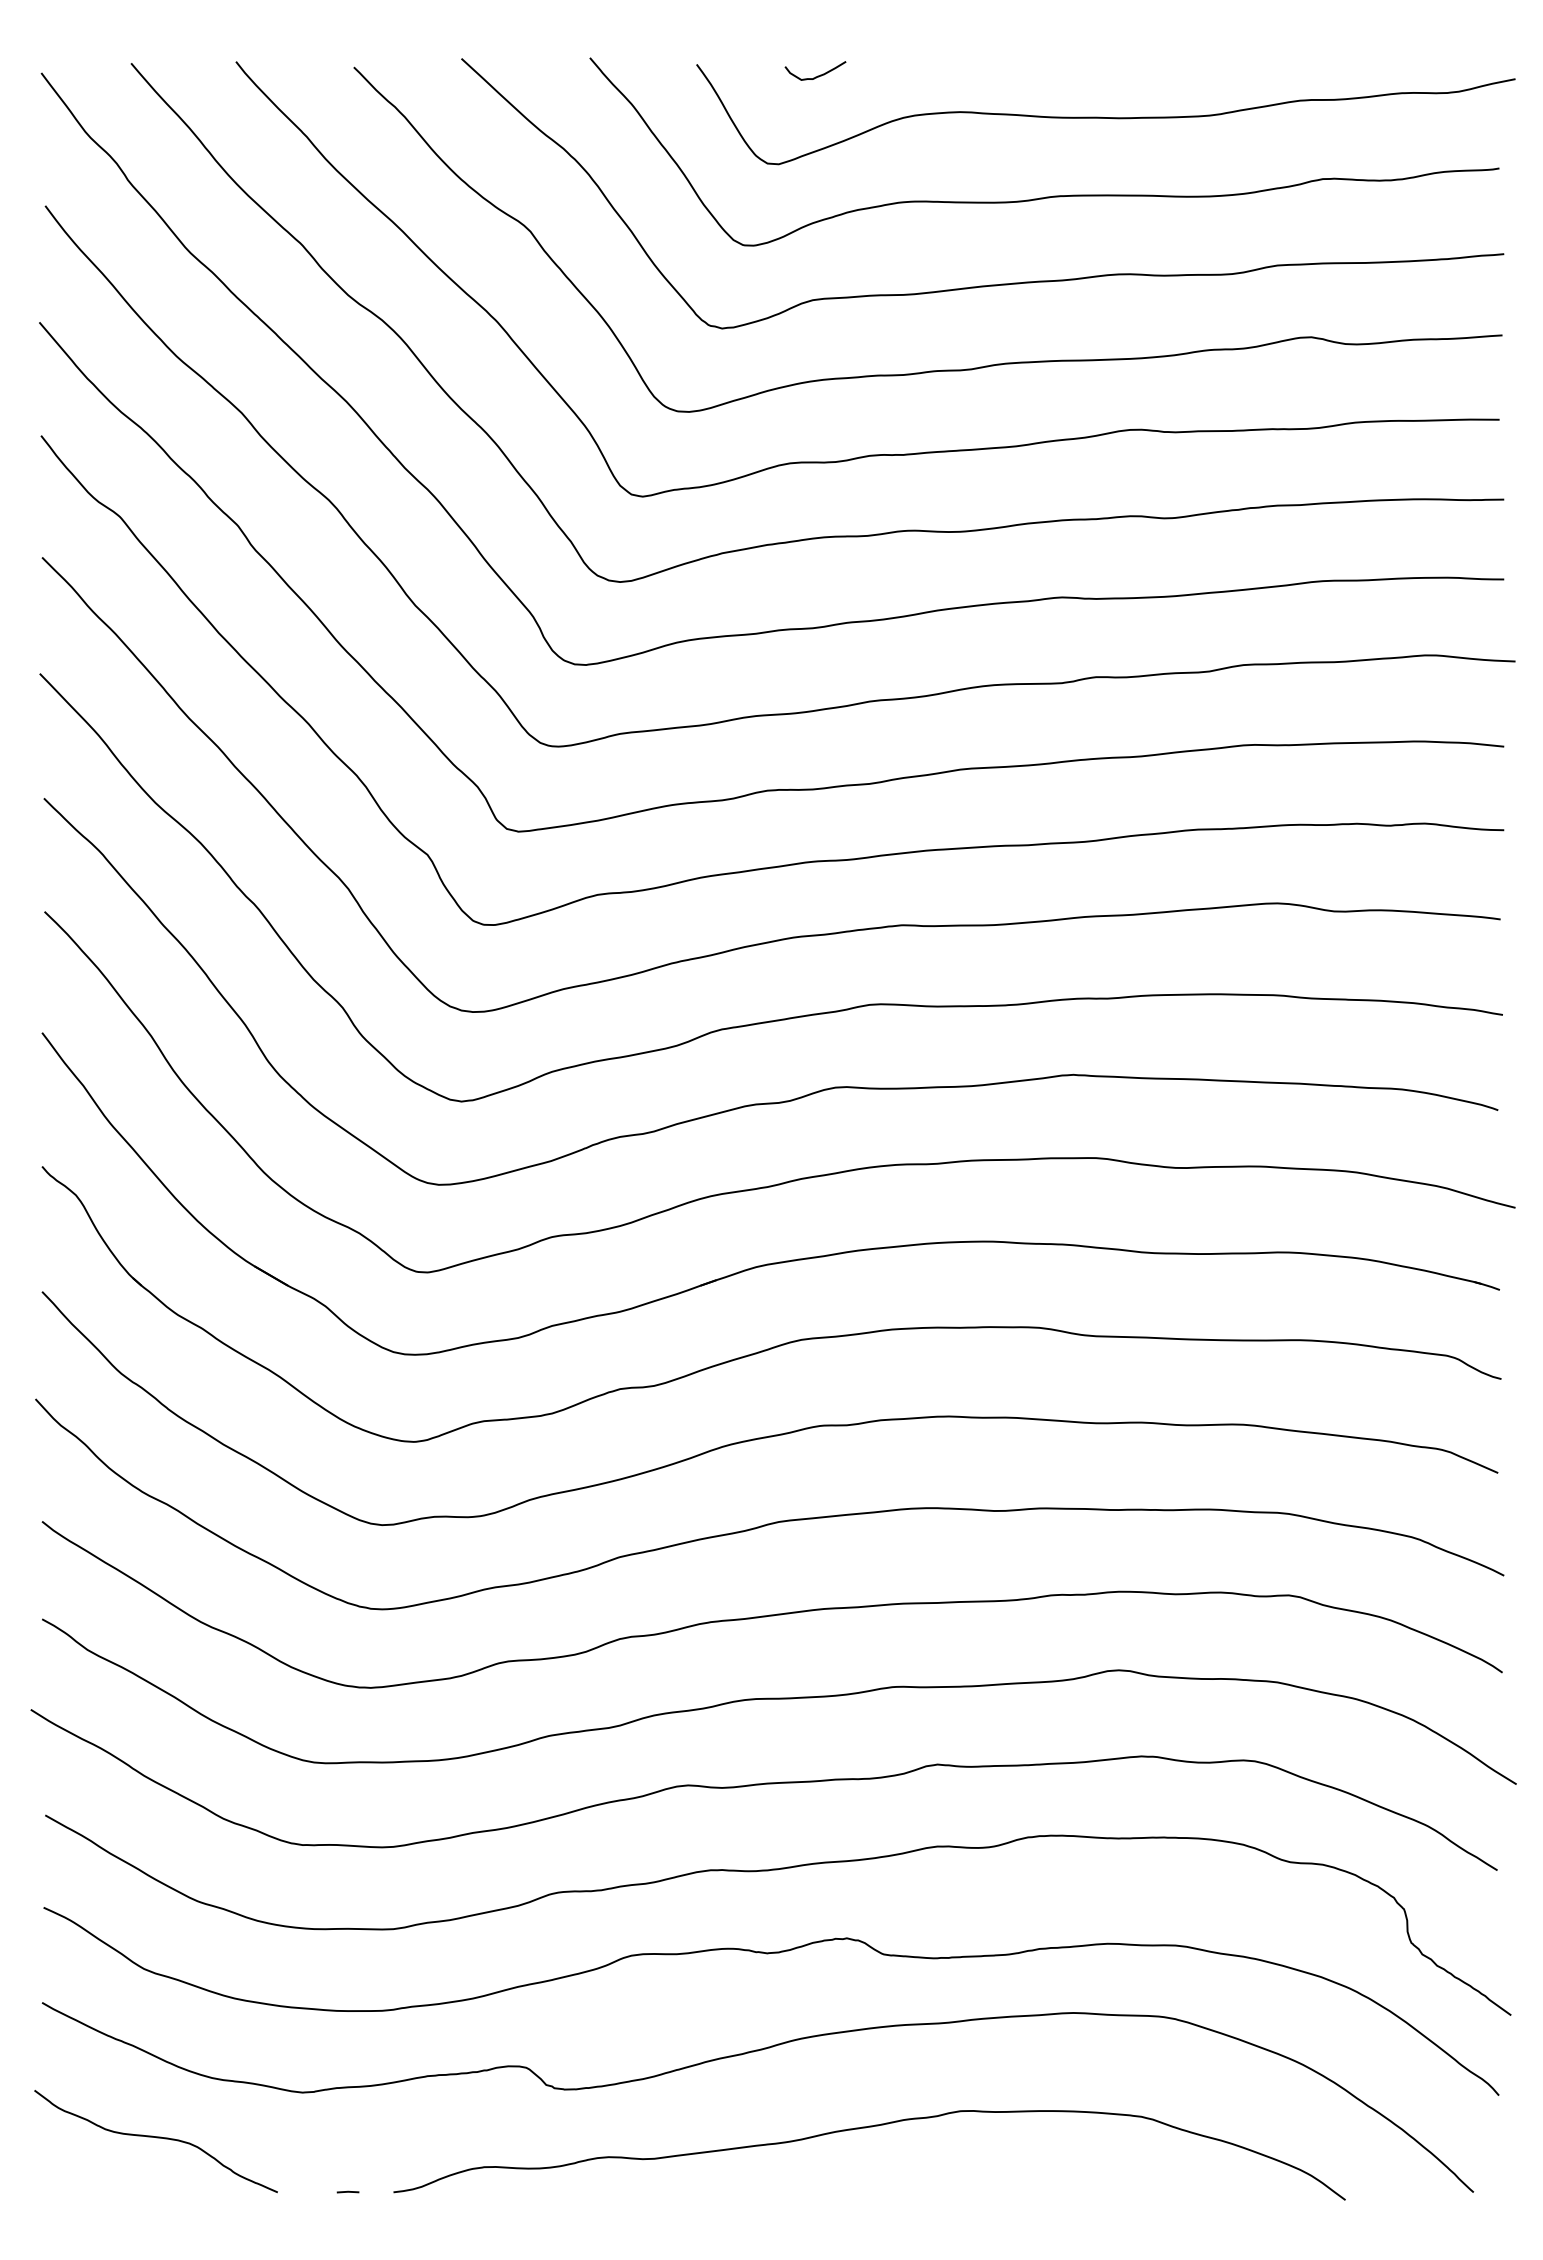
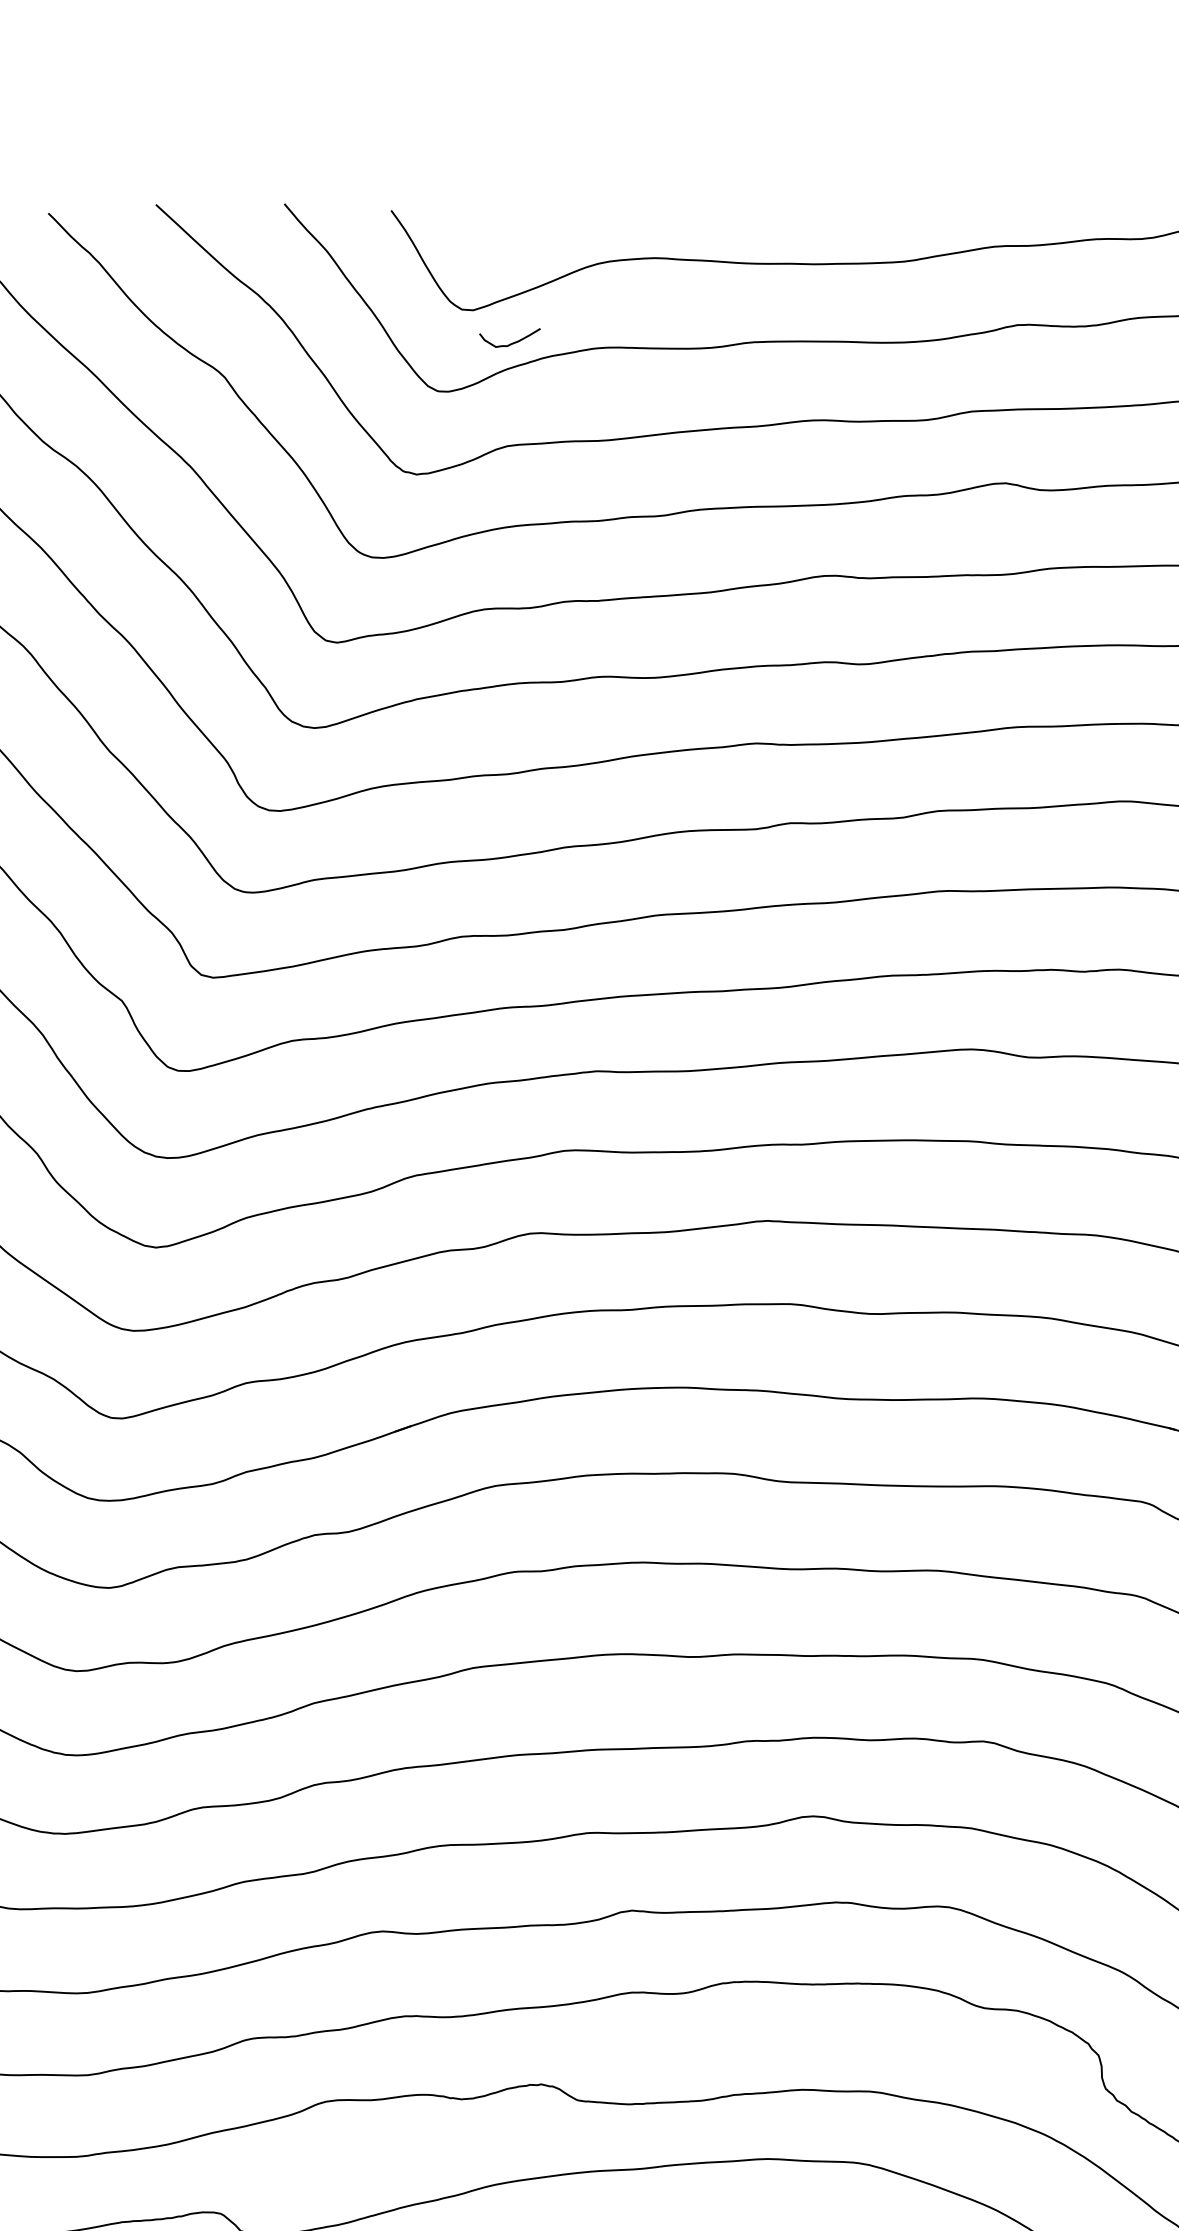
curve: (817, 75) -> (511, 342), moved

